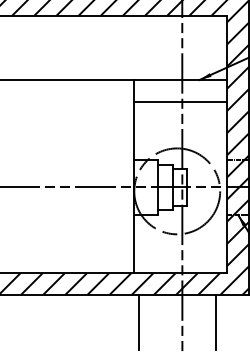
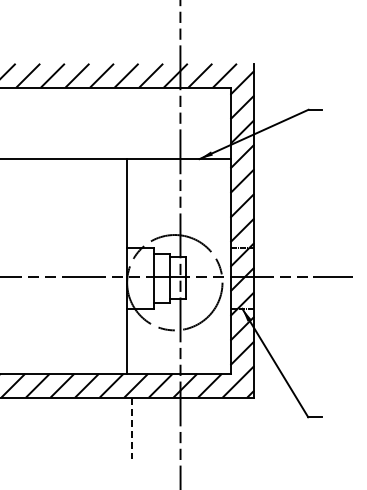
line: (180, 101) -> (178, 182), removed
line: (138, 322) -> (131, 428), solid -> dashed
line: (215, 322) -> (217, 428), removed

